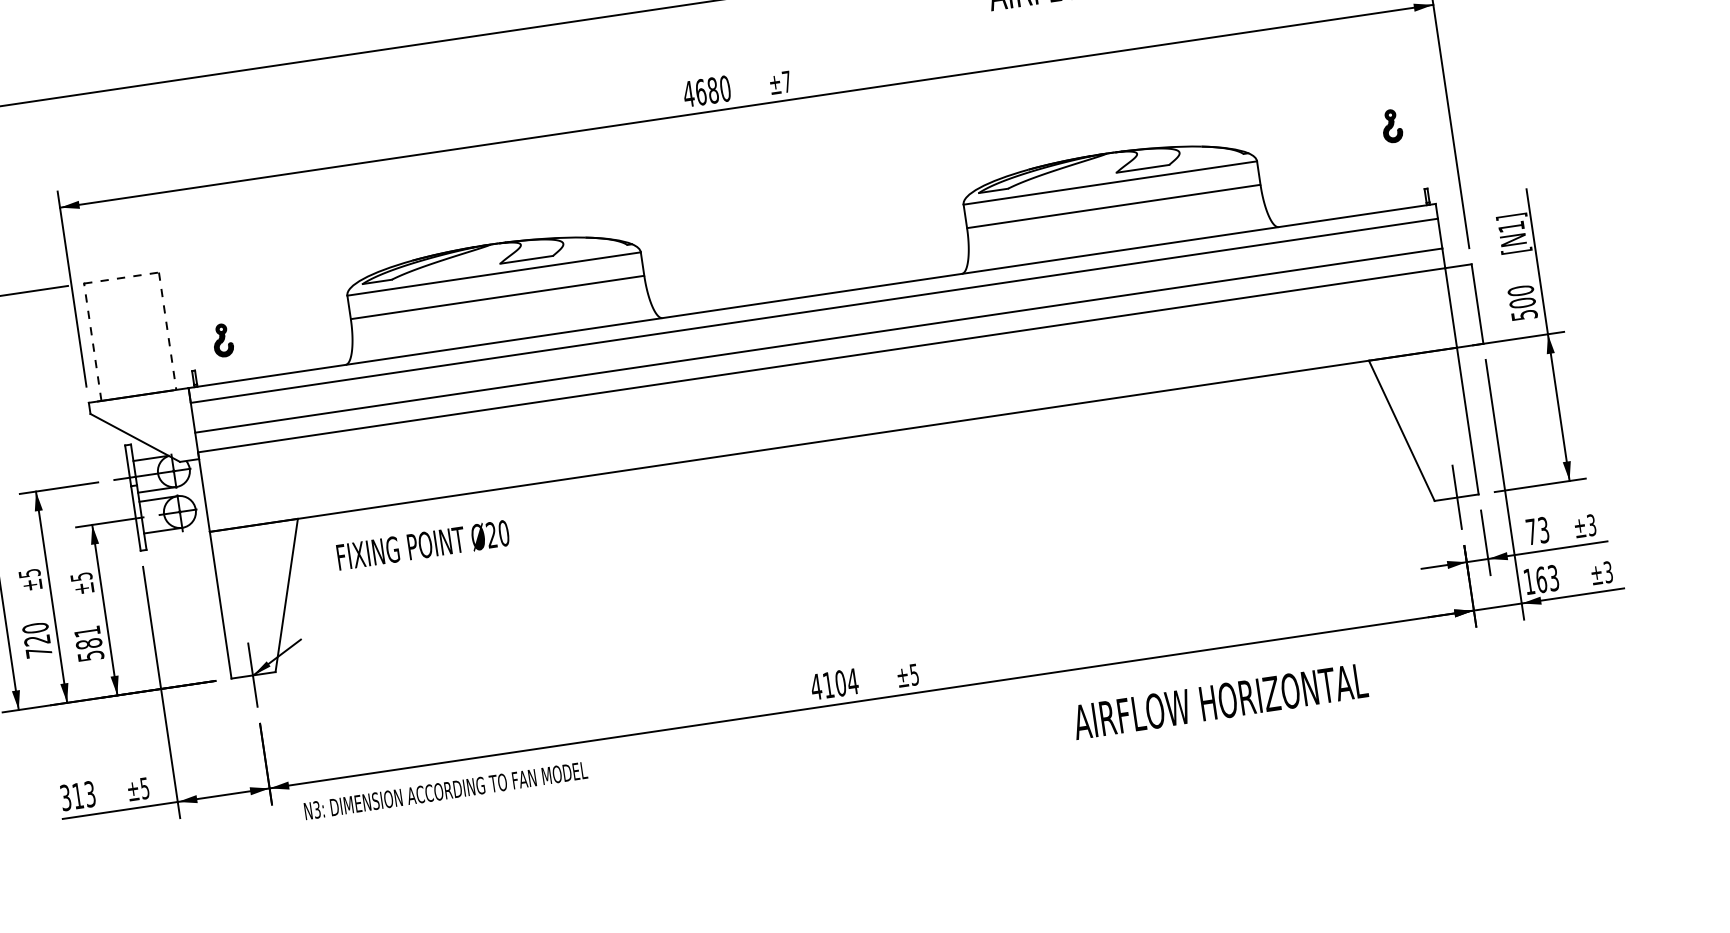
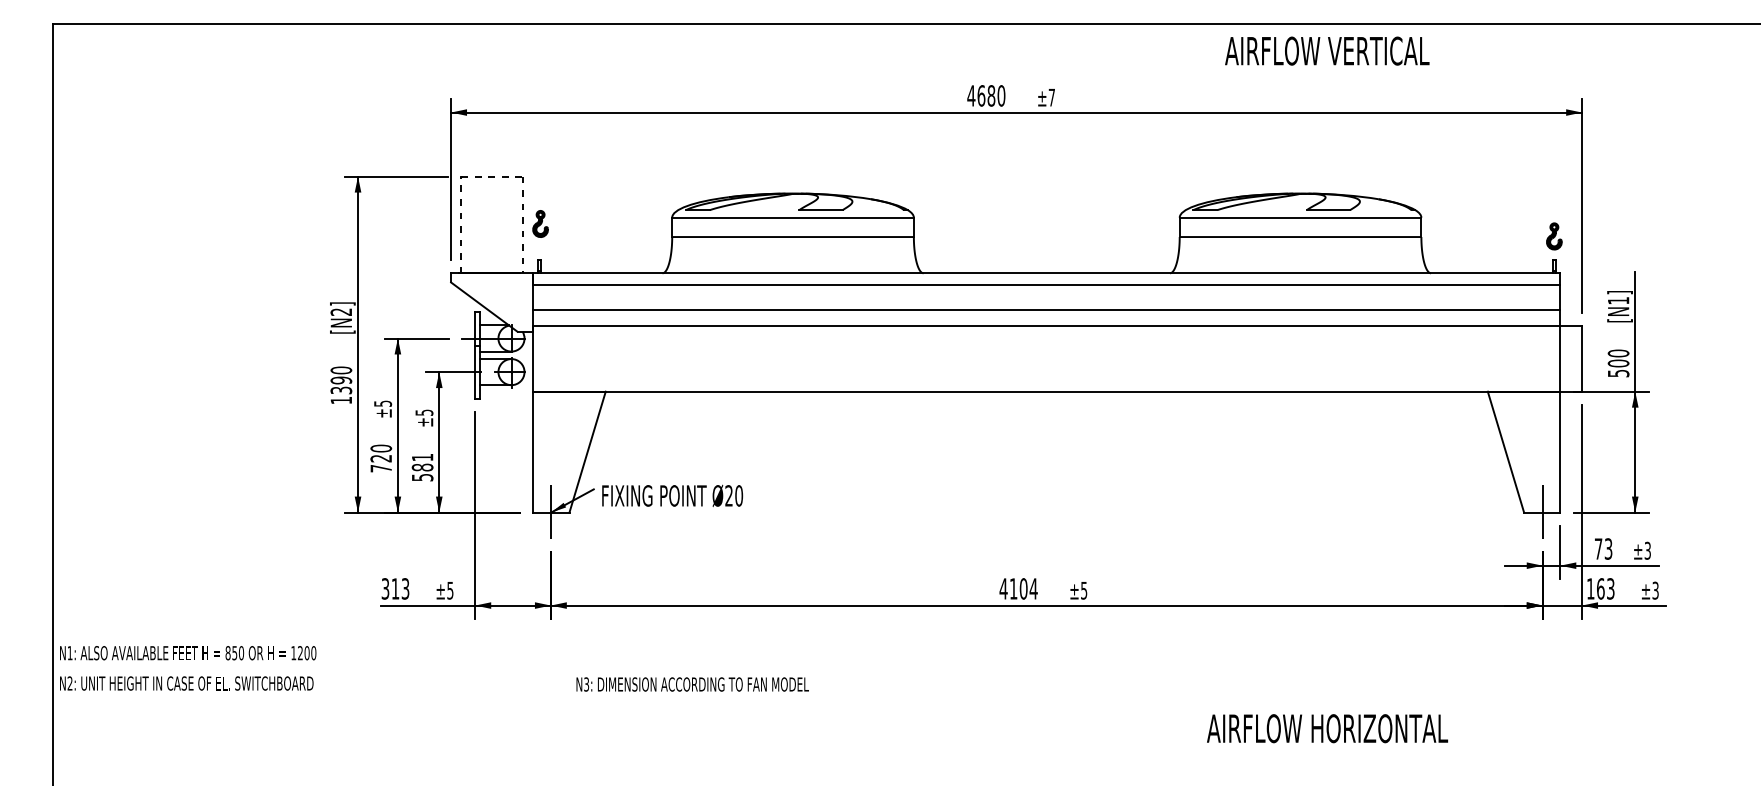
part: (1392, 126) -> (1554, 236), moved
part: (222, 339) -> (540, 223), moved
text: (423, 544) -> (672, 495), moved
text: (1220, 701) -> (1327, 728), moved
text: (445, 790) -> (692, 684), moved

